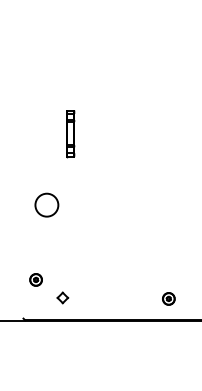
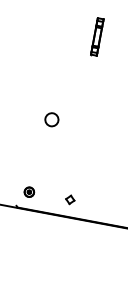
part: (70, 134) -> (97, 37), moved
circle: (47, 205) -> (52, 120), size x0.71
part: (35, 279) -> (28, 191), moved
part: (62, 297) -> (70, 199), moved

